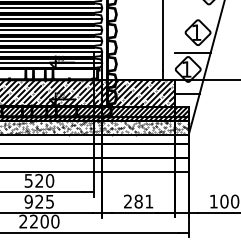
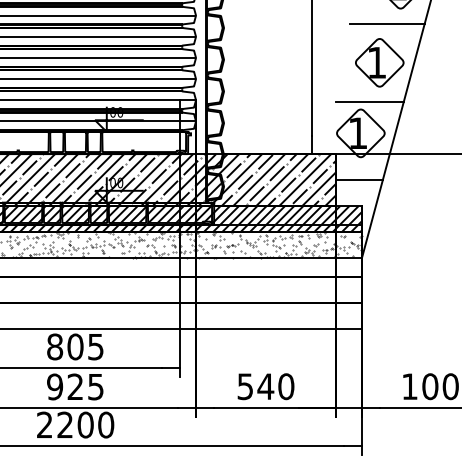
line: (201, 12) -> (386, 24), added
text: (39, 180) -> (75, 346), 520 -> 805
text: (138, 201) -> (265, 386), 281 -> 540

